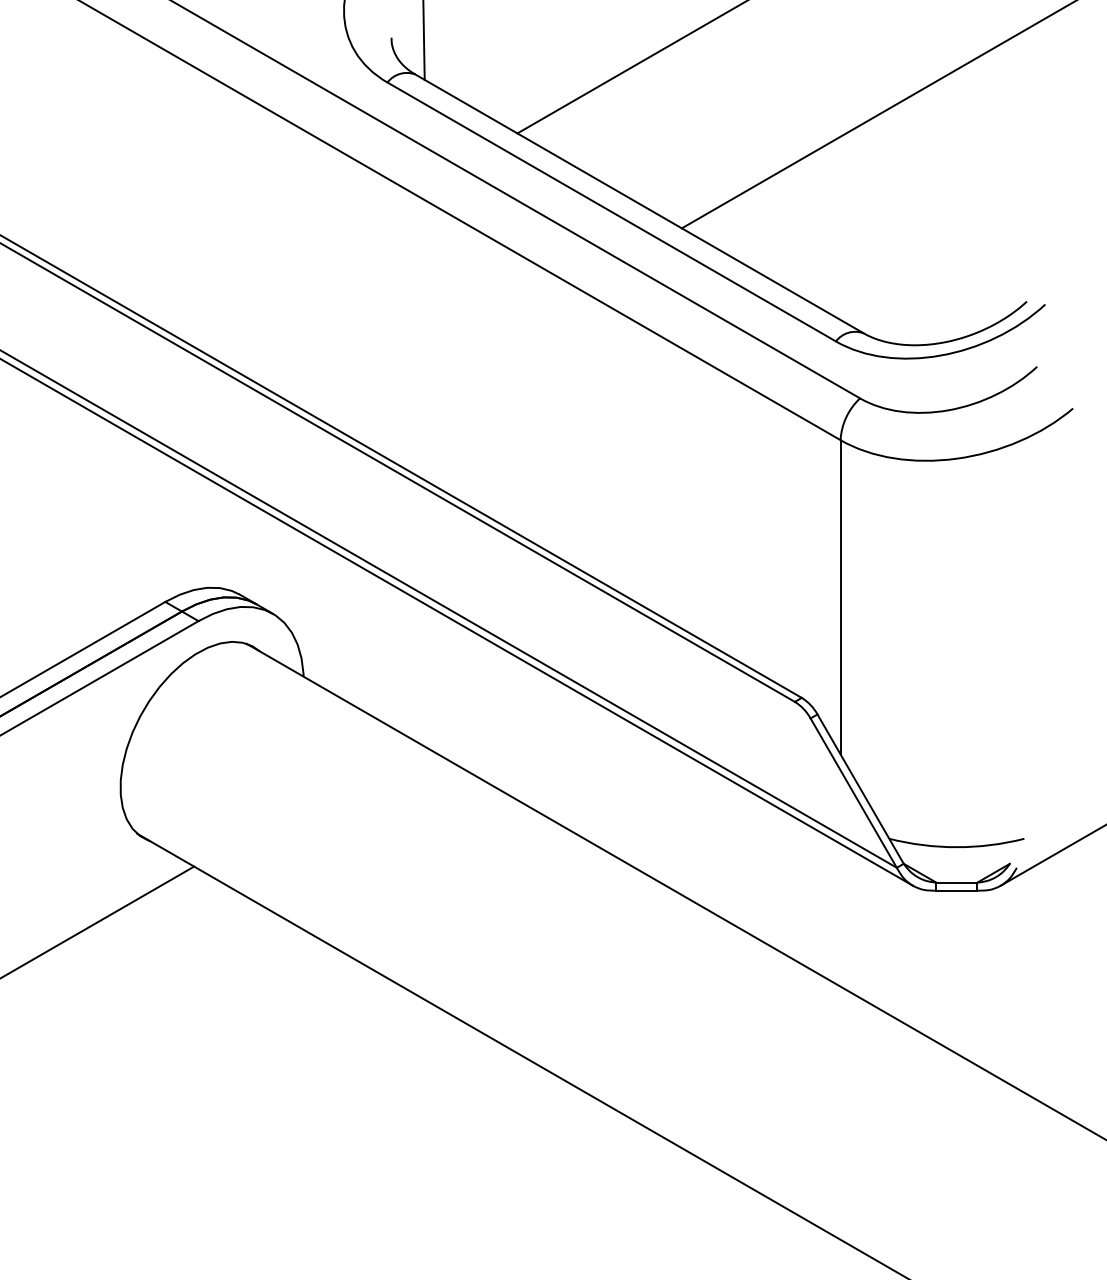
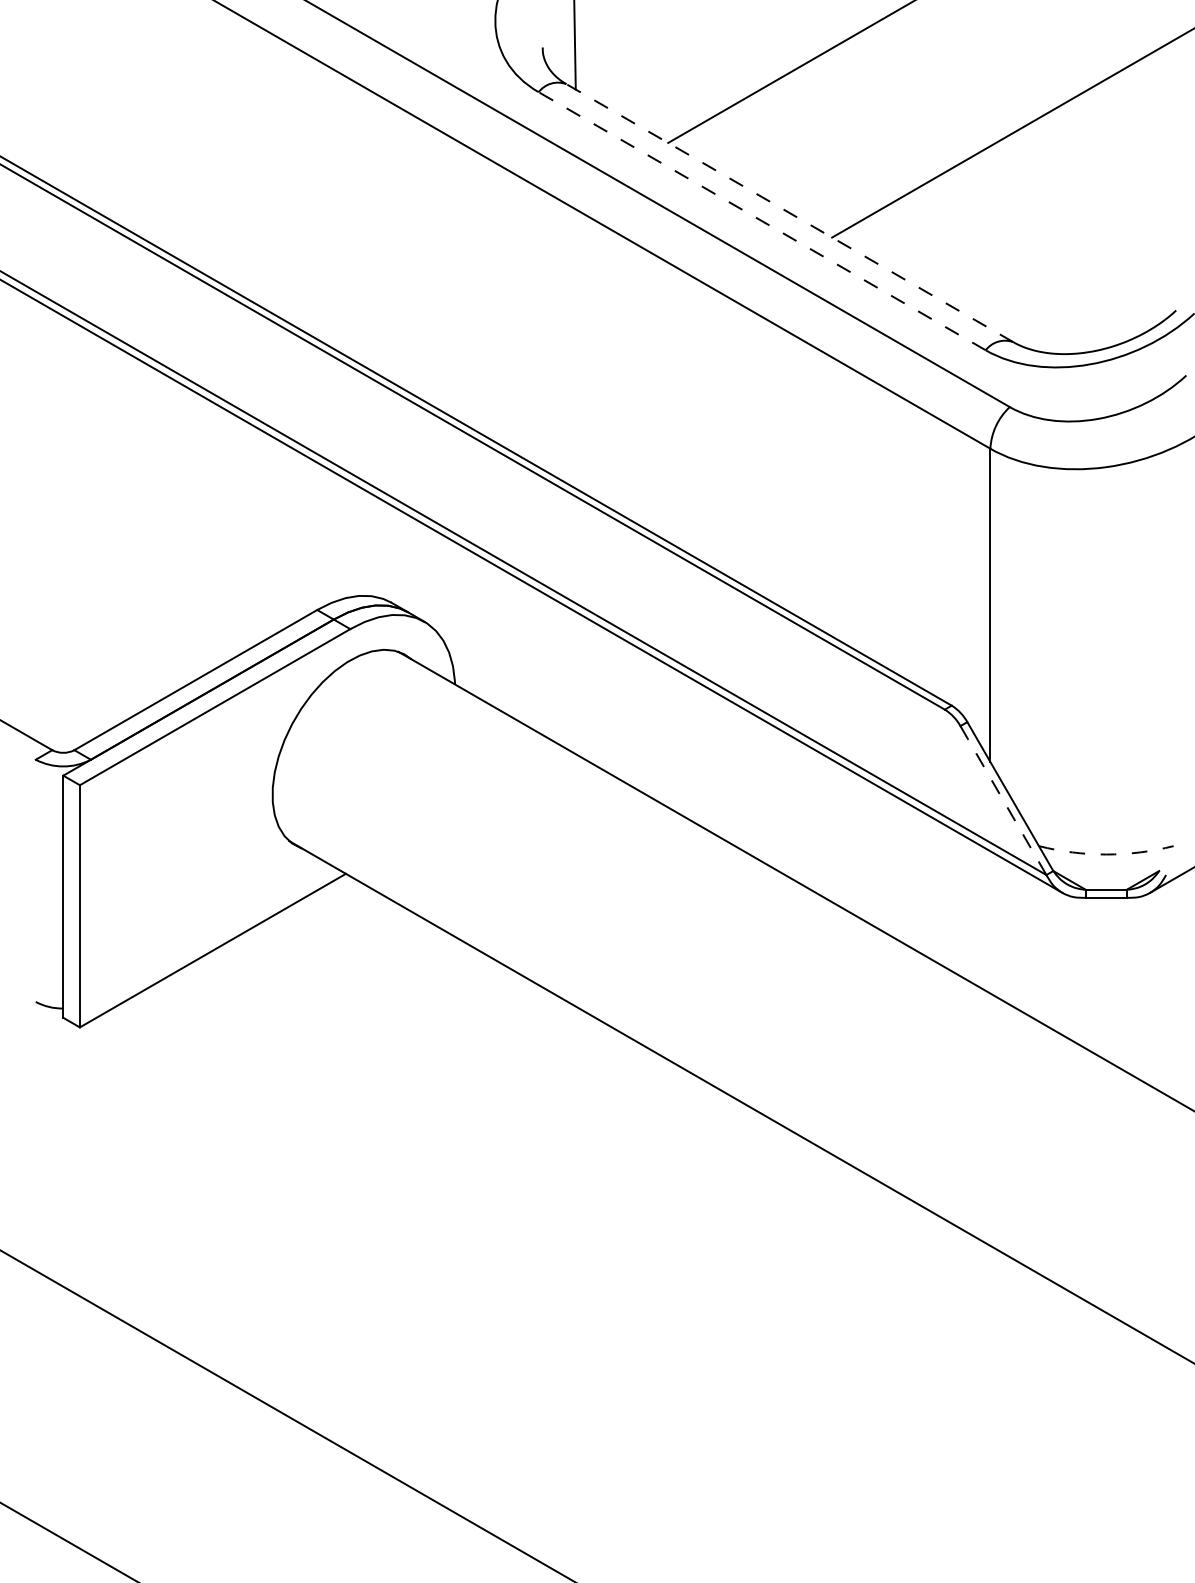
line: (639, 203) -> (789, 212), solid -> dashed
line: (610, 212) -> (761, 221), solid -> dashed
line: (853, 793) -> (1003, 800), solid -> dashed
arc: (957, 847) -> (1106, 854), solid -> dashed

